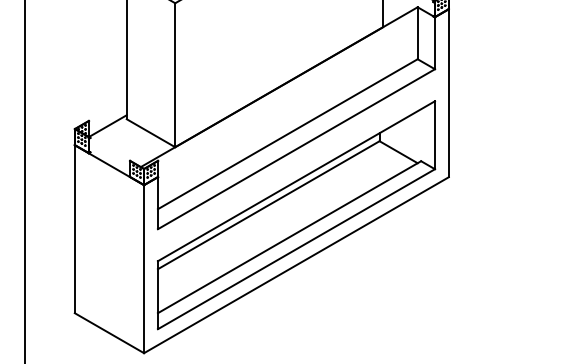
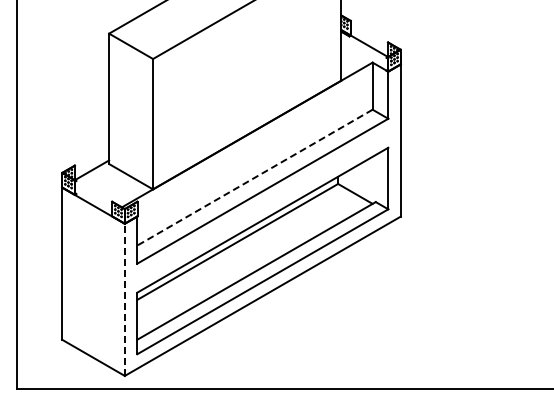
line: (288, 134) -> (255, 177), solid -> dashed
line: (143, 268) -> (124, 299), solid -> dashed

